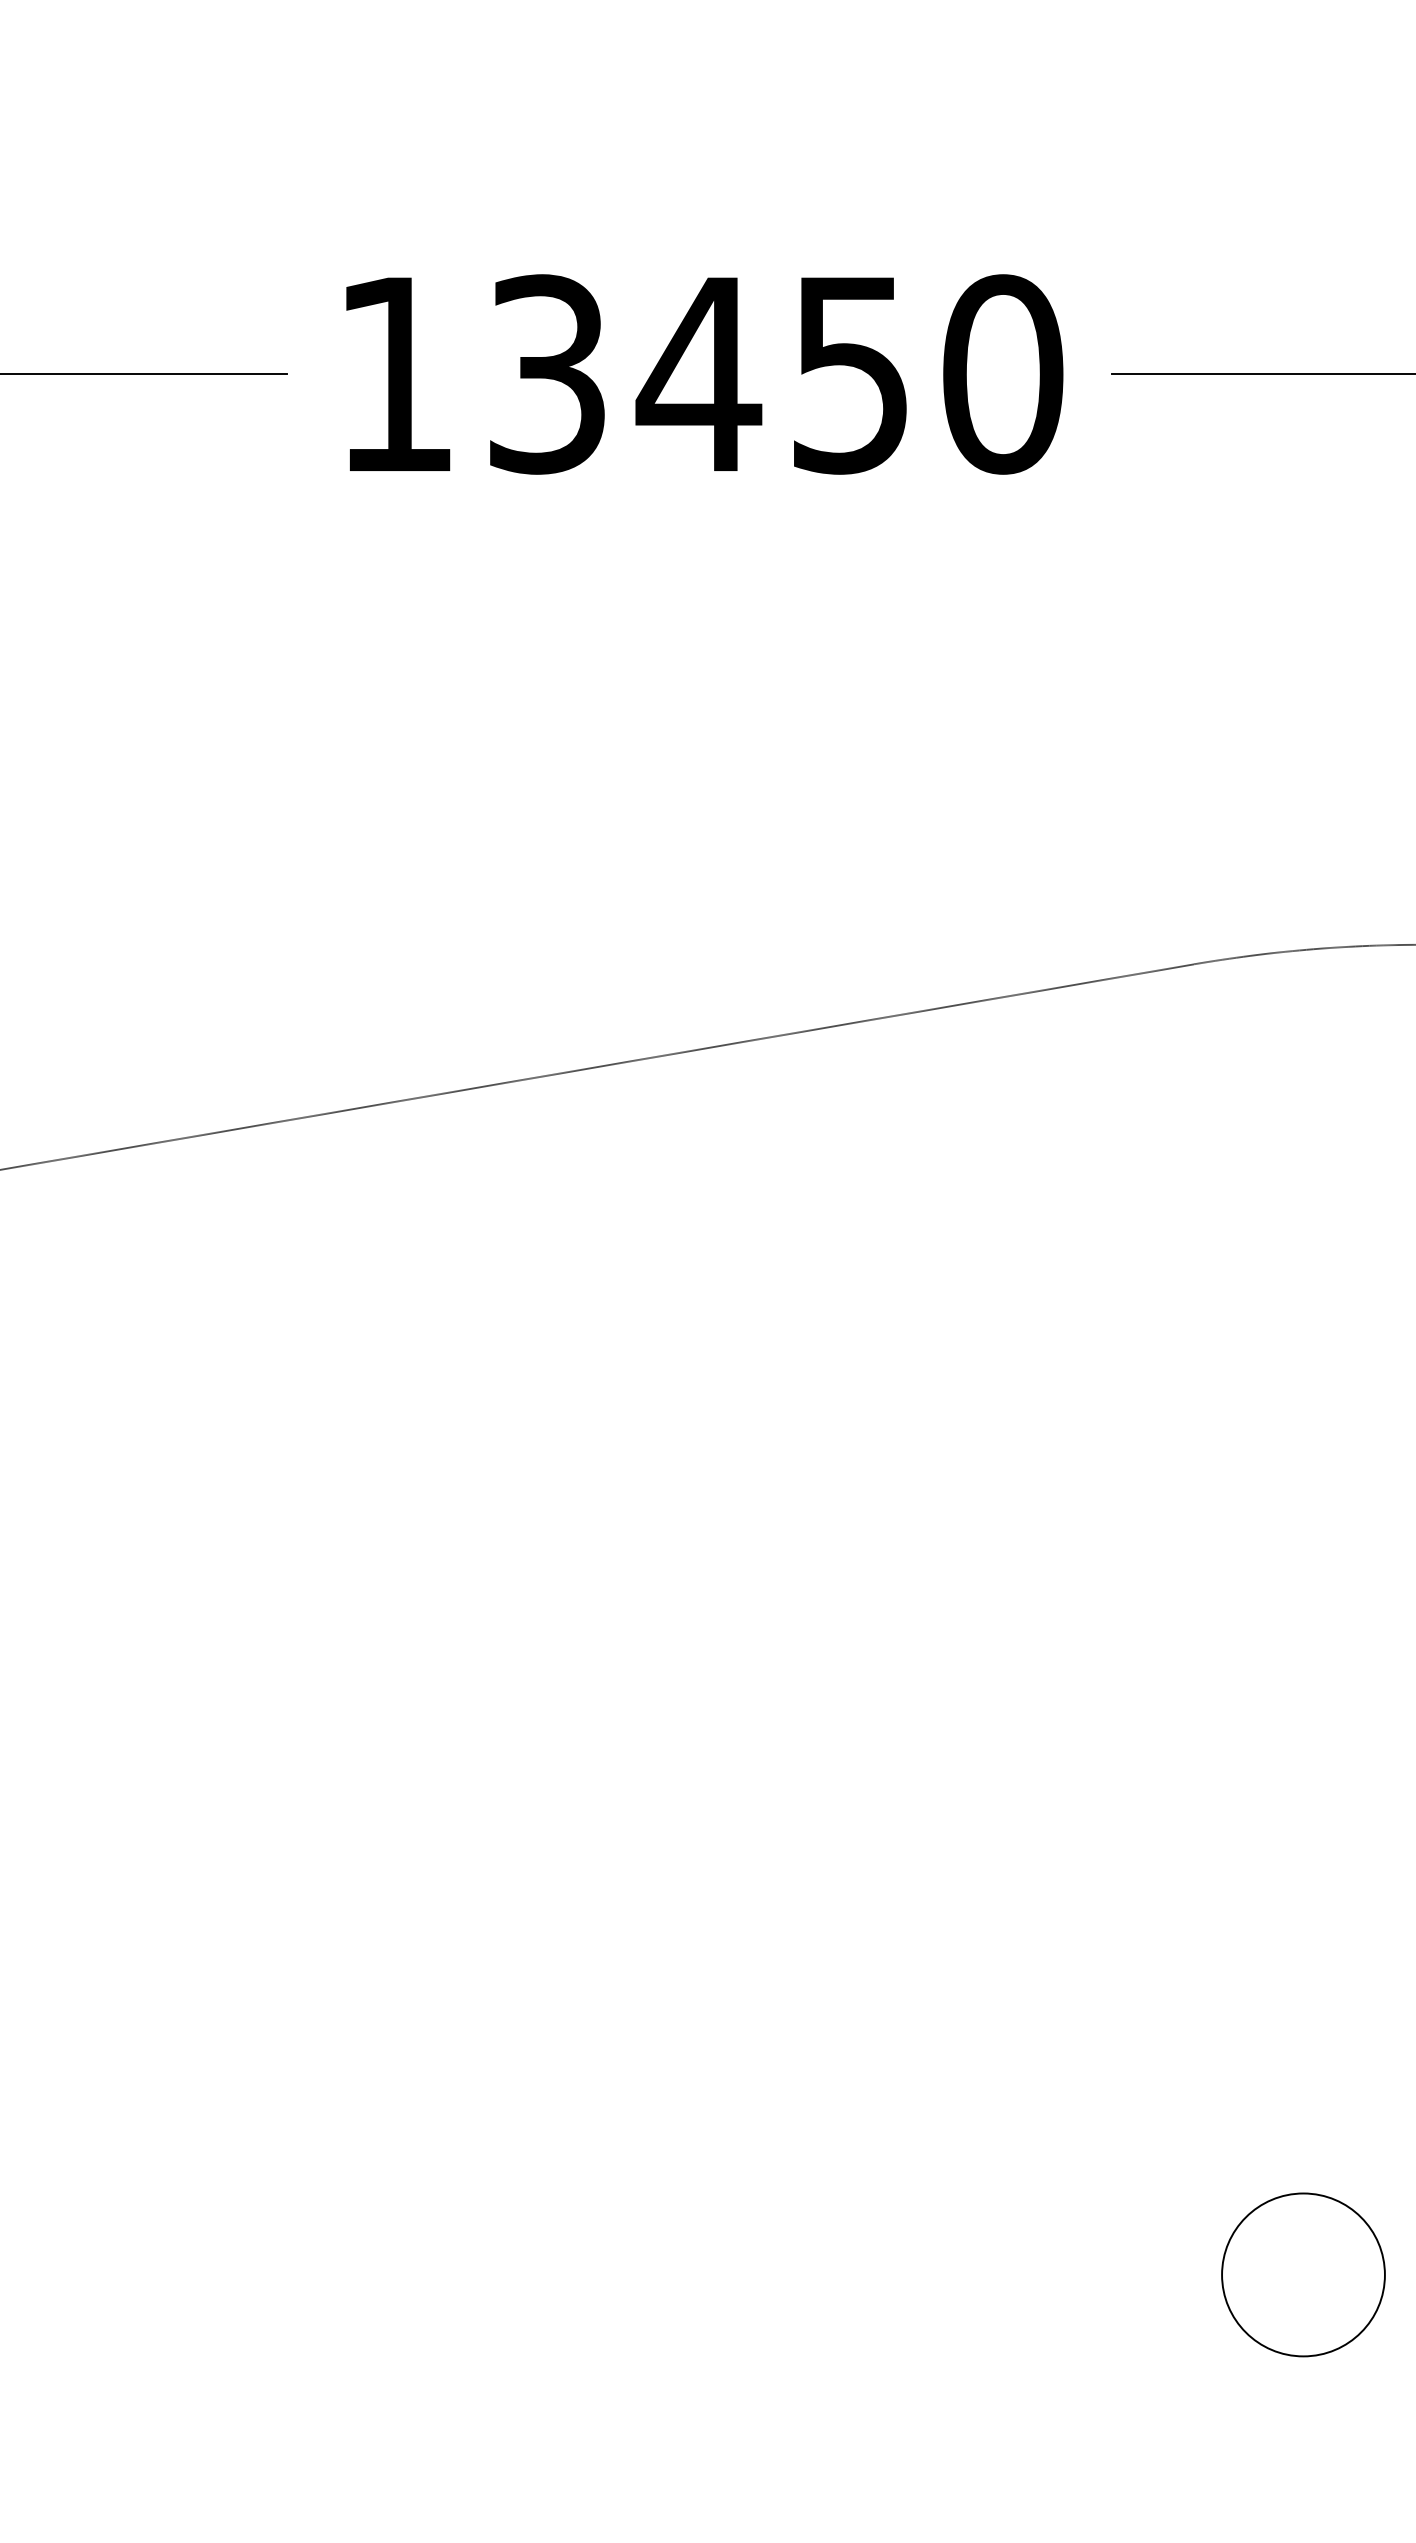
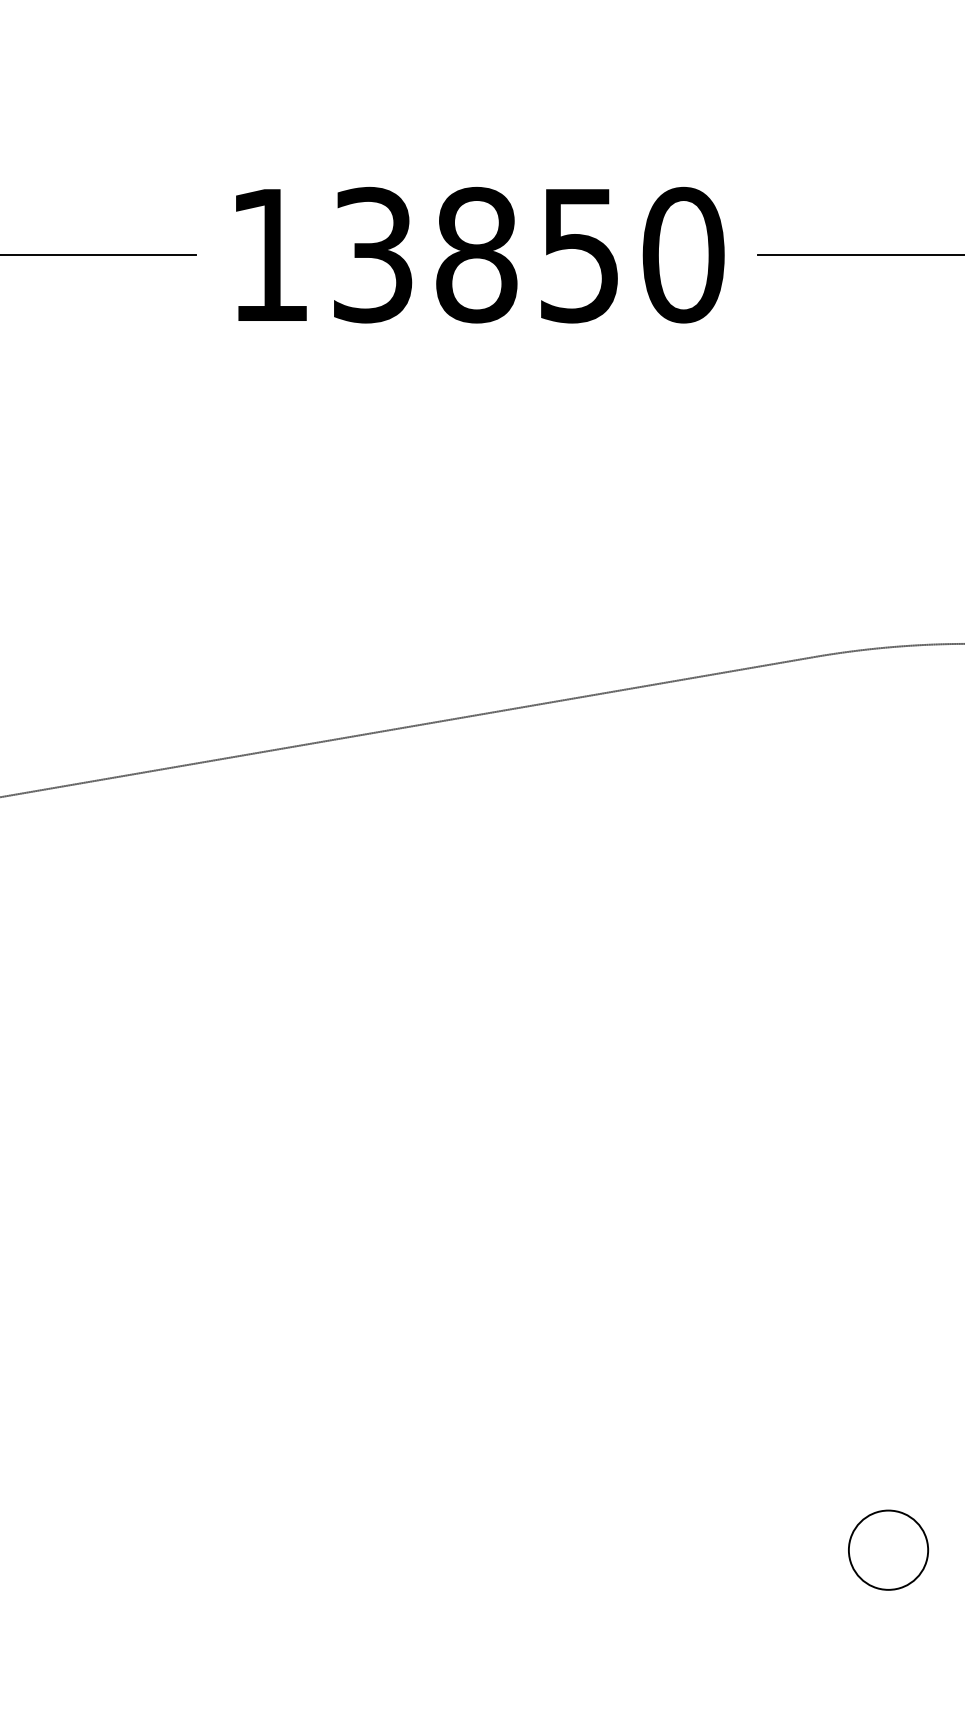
text: (699, 373) -> (476, 254), 13450 -> 13850
circle: (1303, 2273) -> (888, 1549), size x0.71

